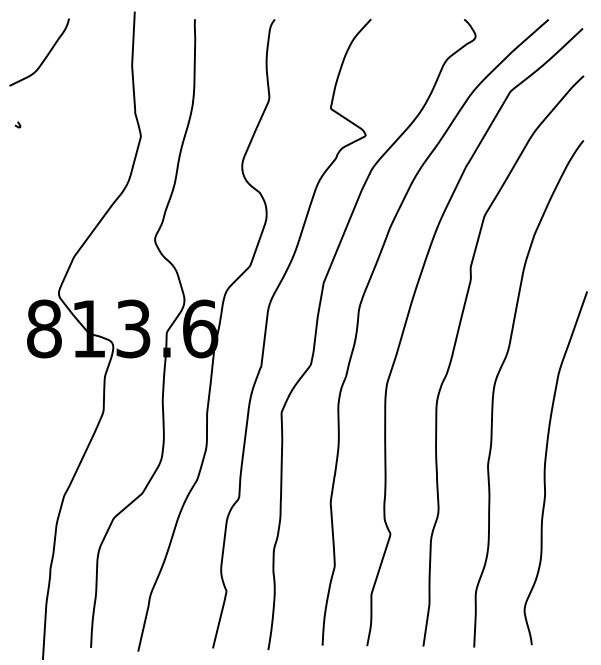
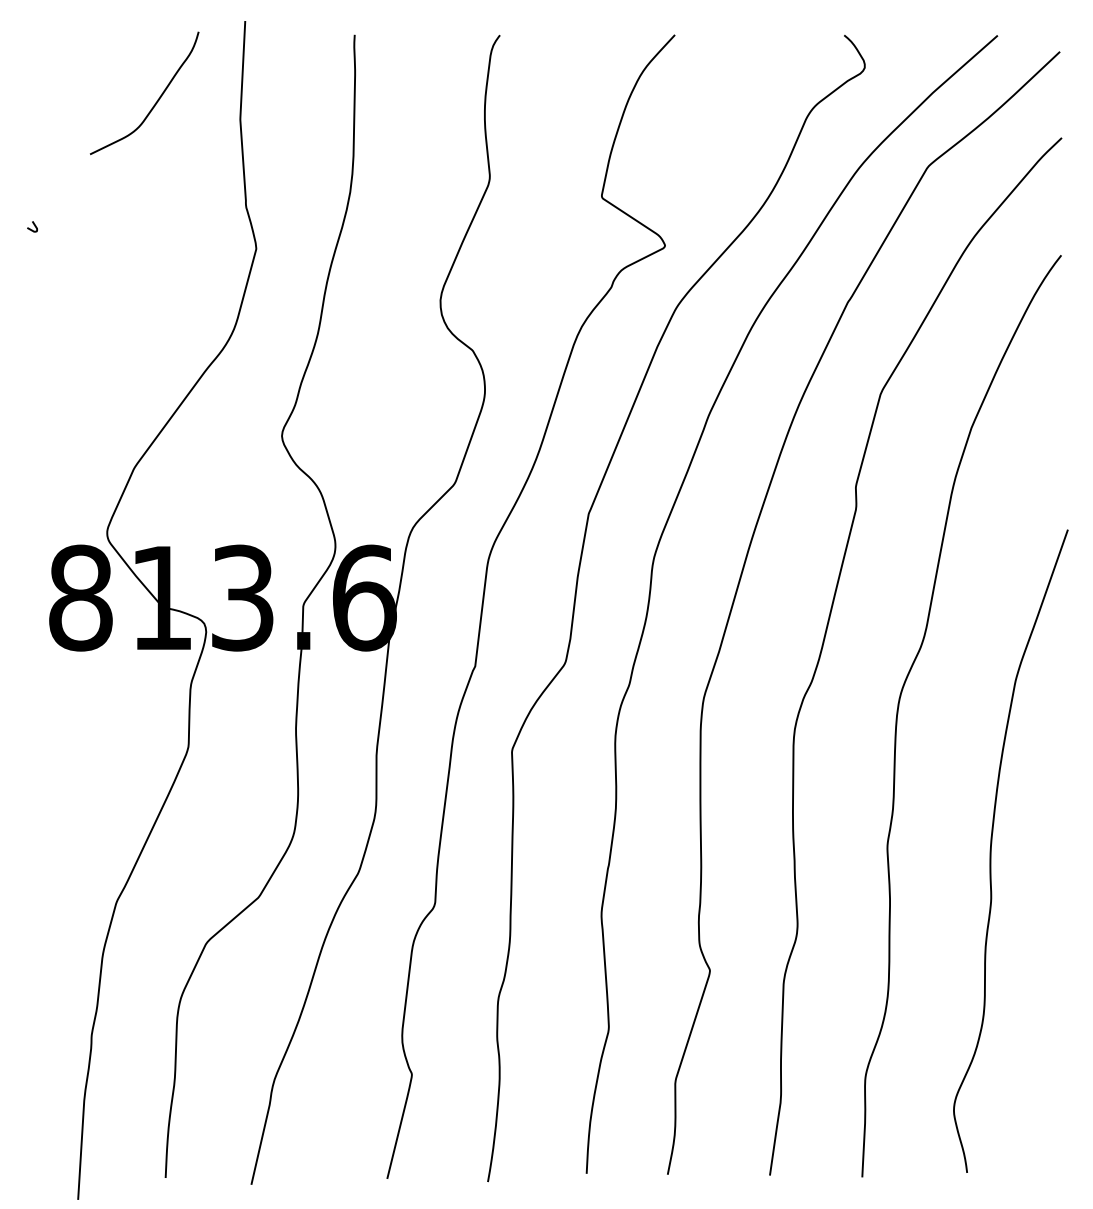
curve: (45, 56) -> (155, 100), moved

